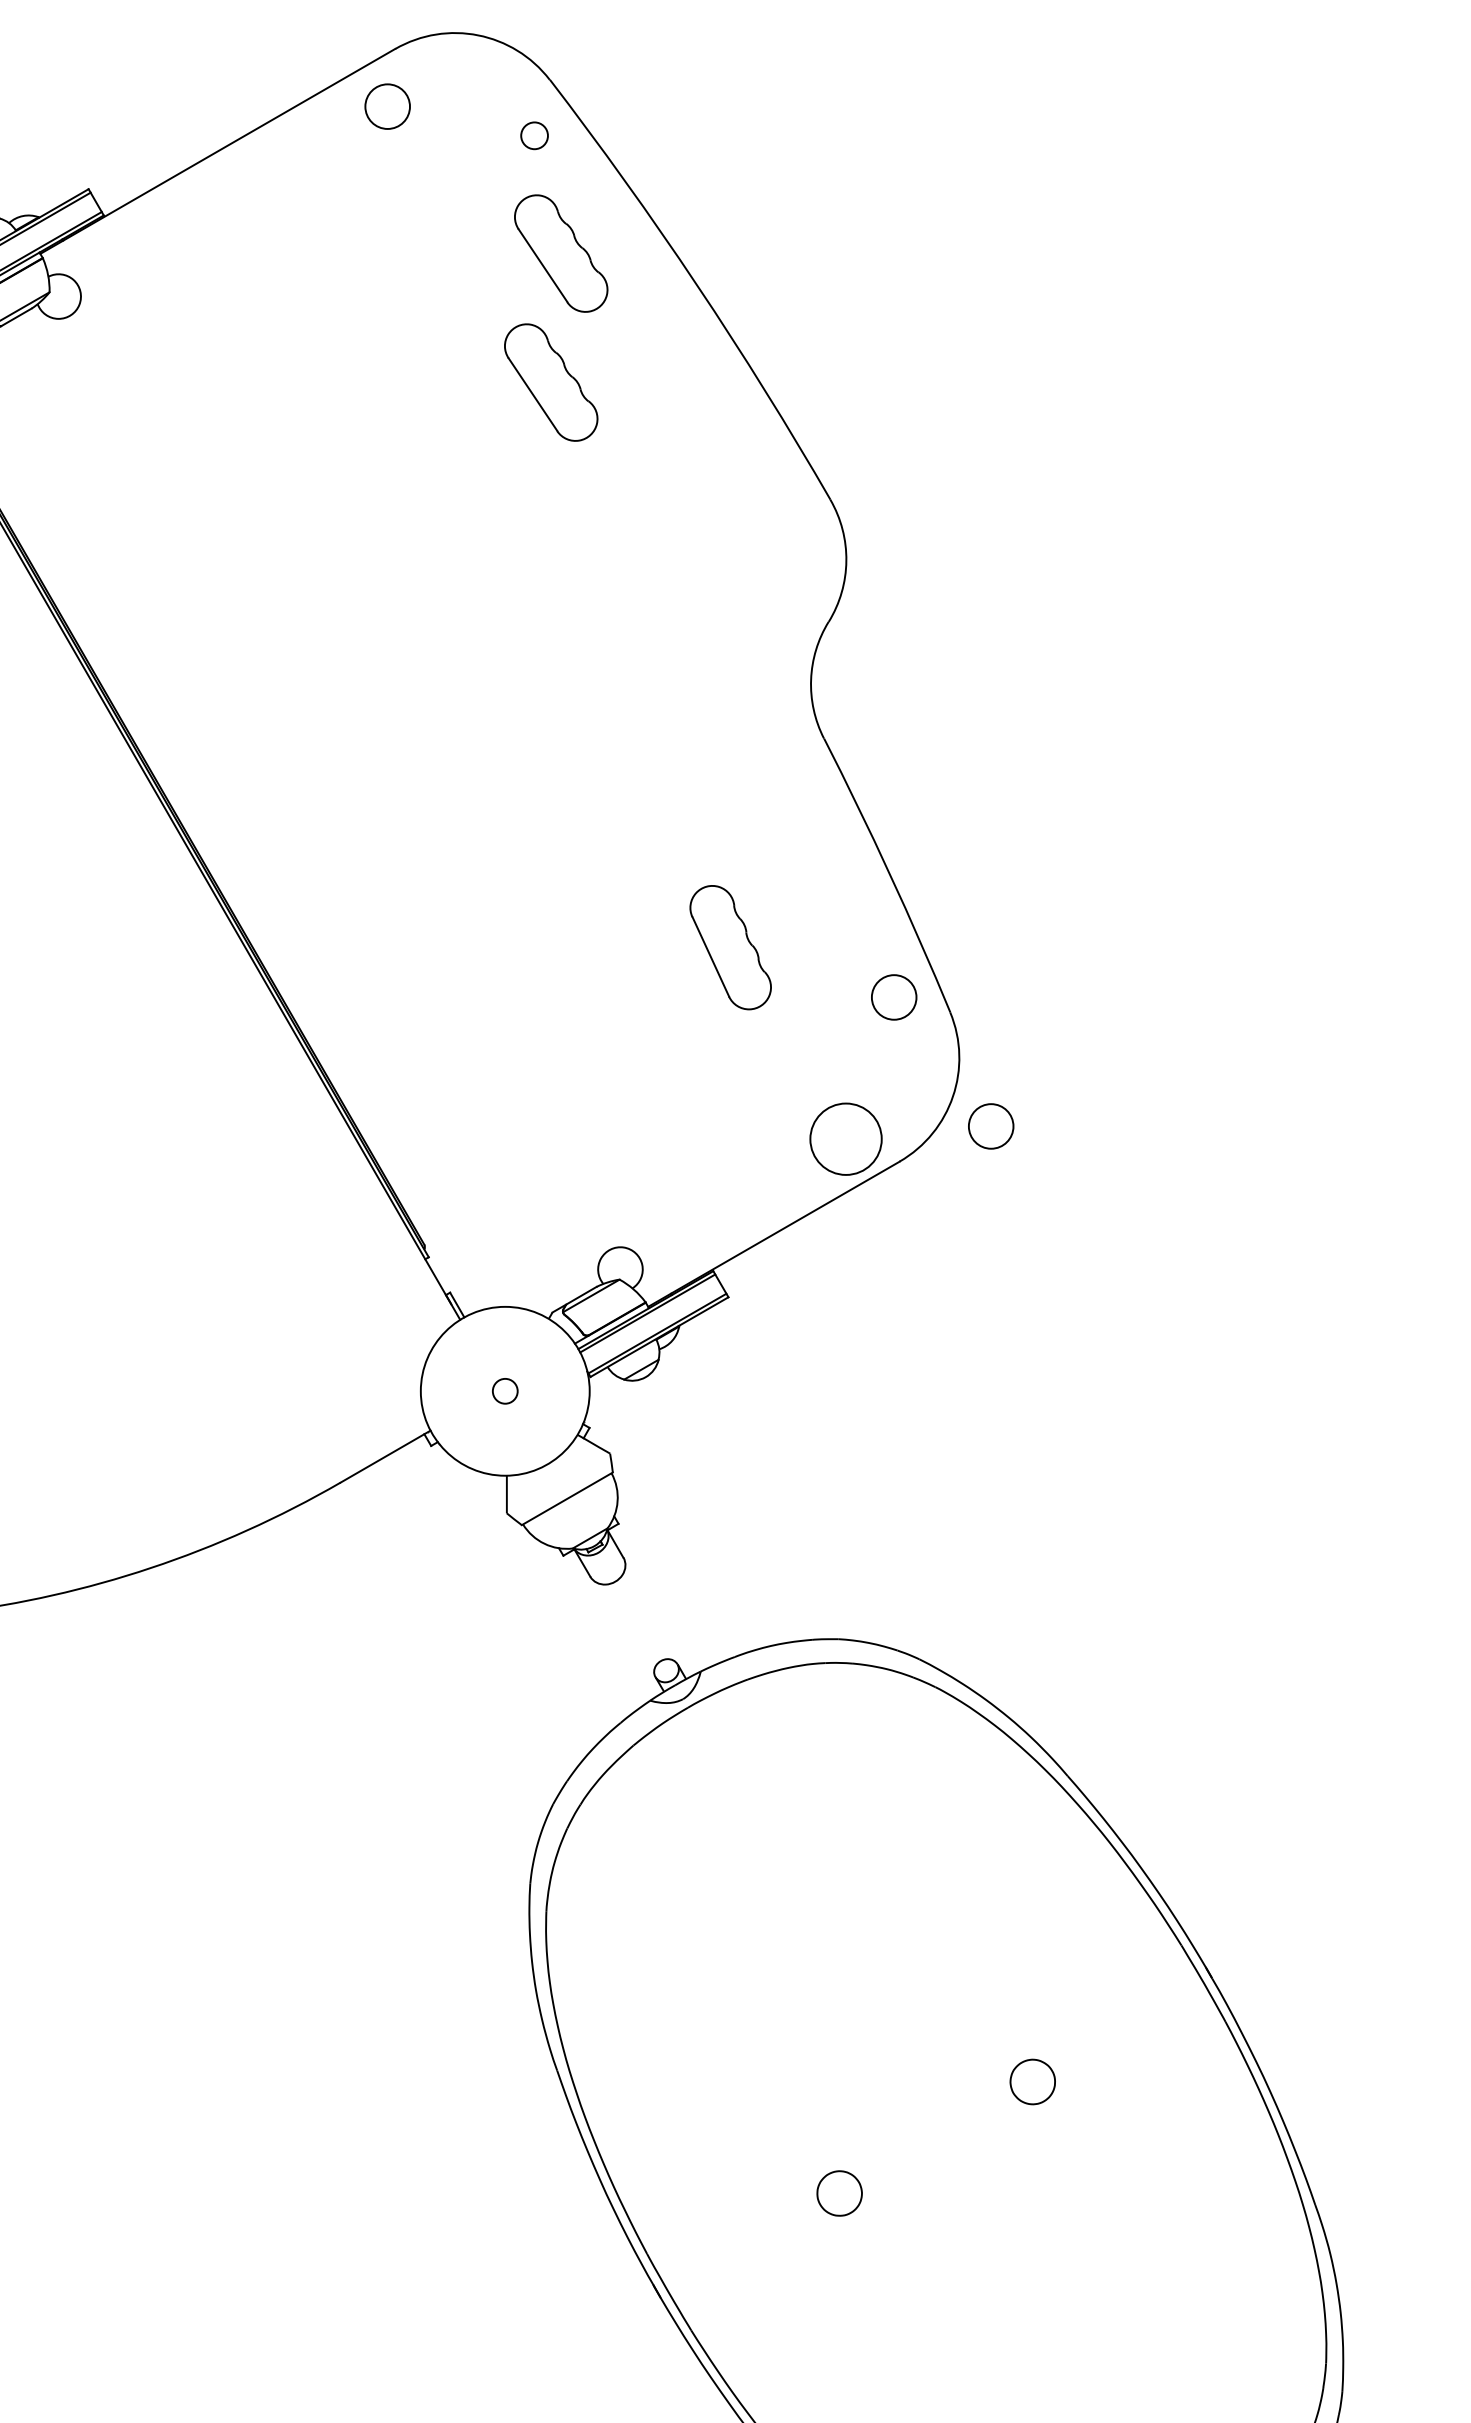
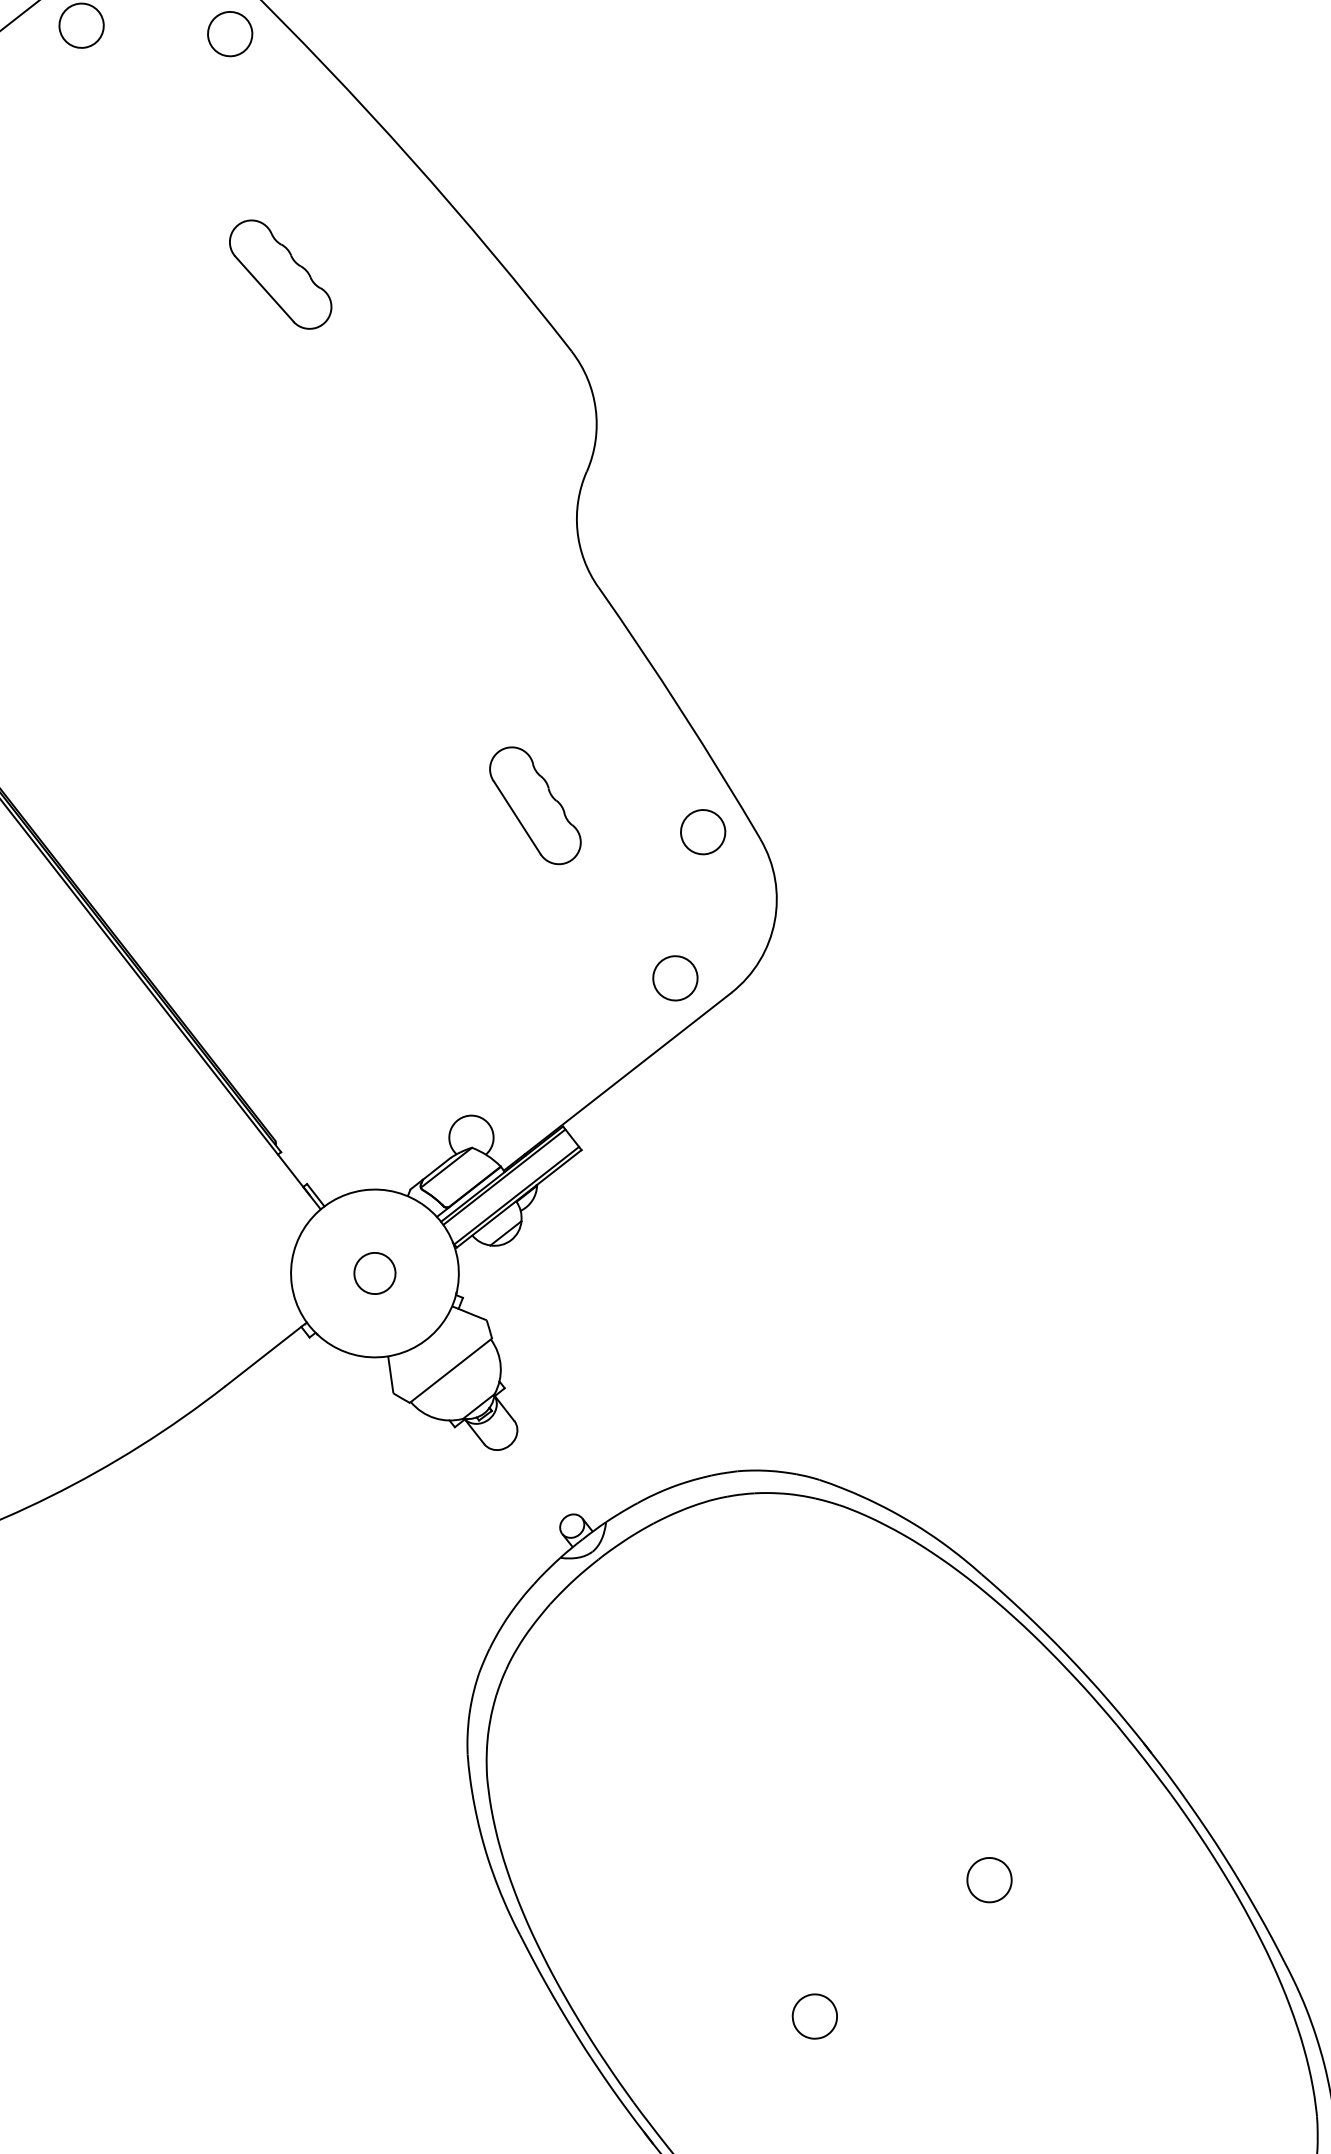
circle: (534, 135) -> (230, 33), size x1.67
part: (561, 253) -> (272, 146), removed
circle: (991, 1126) -> (816, 945), removed
circle: (845, 1138) -> (674, 977), size x0.62
circle: (504, 1391) -> (374, 1273), size x1.67

